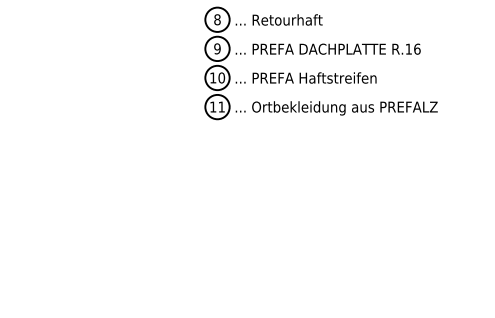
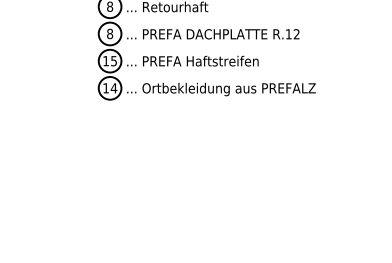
text: (217, 48) -> (110, 33), 9 -> 8
text: (417, 48) -> (296, 33), R.16 -> R.12
text: (221, 77) -> (113, 60), 10 -> 15
text: (221, 106) -> (113, 87), 11 -> 14

